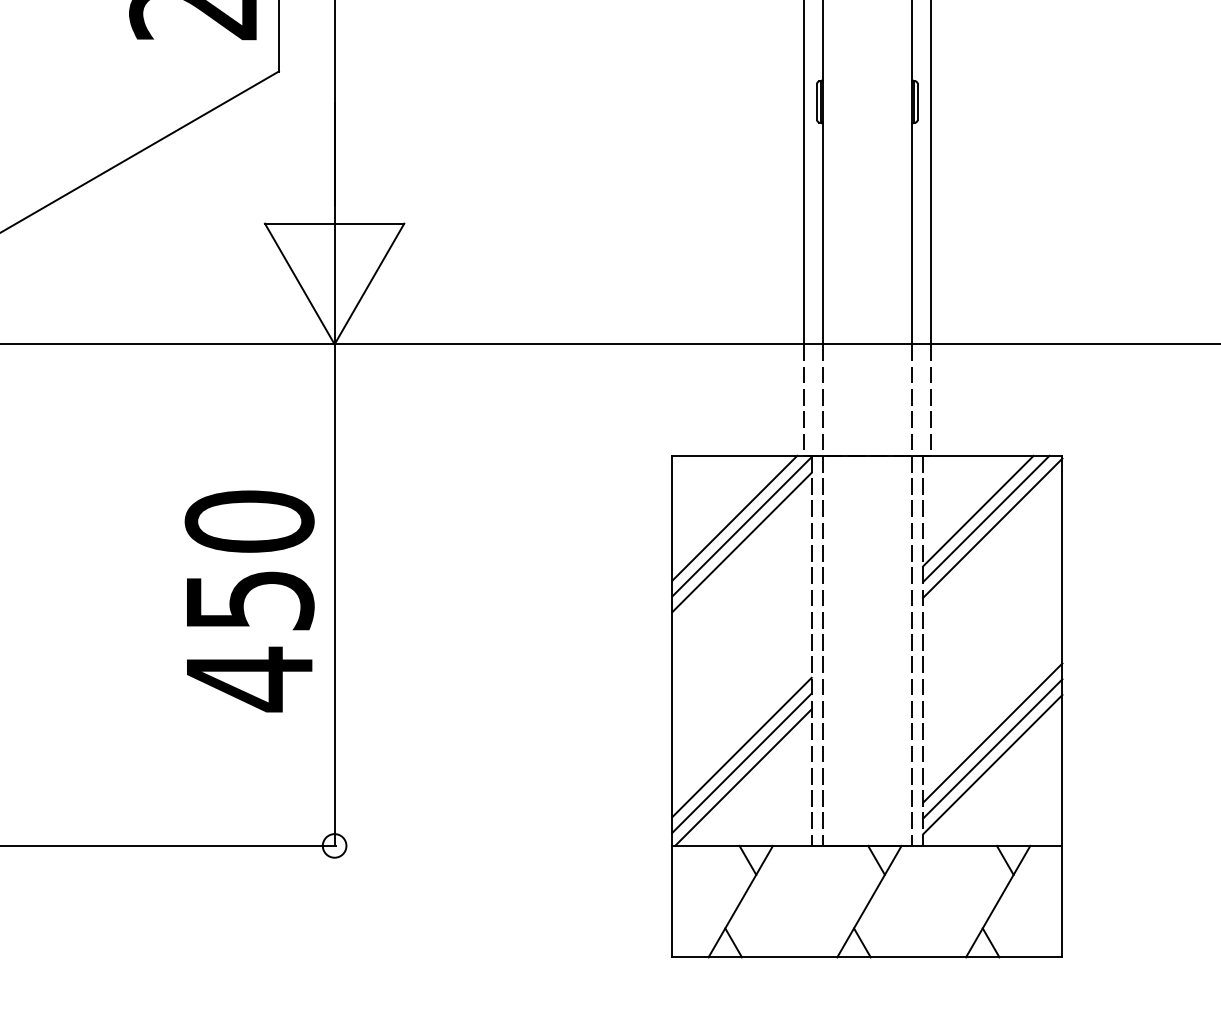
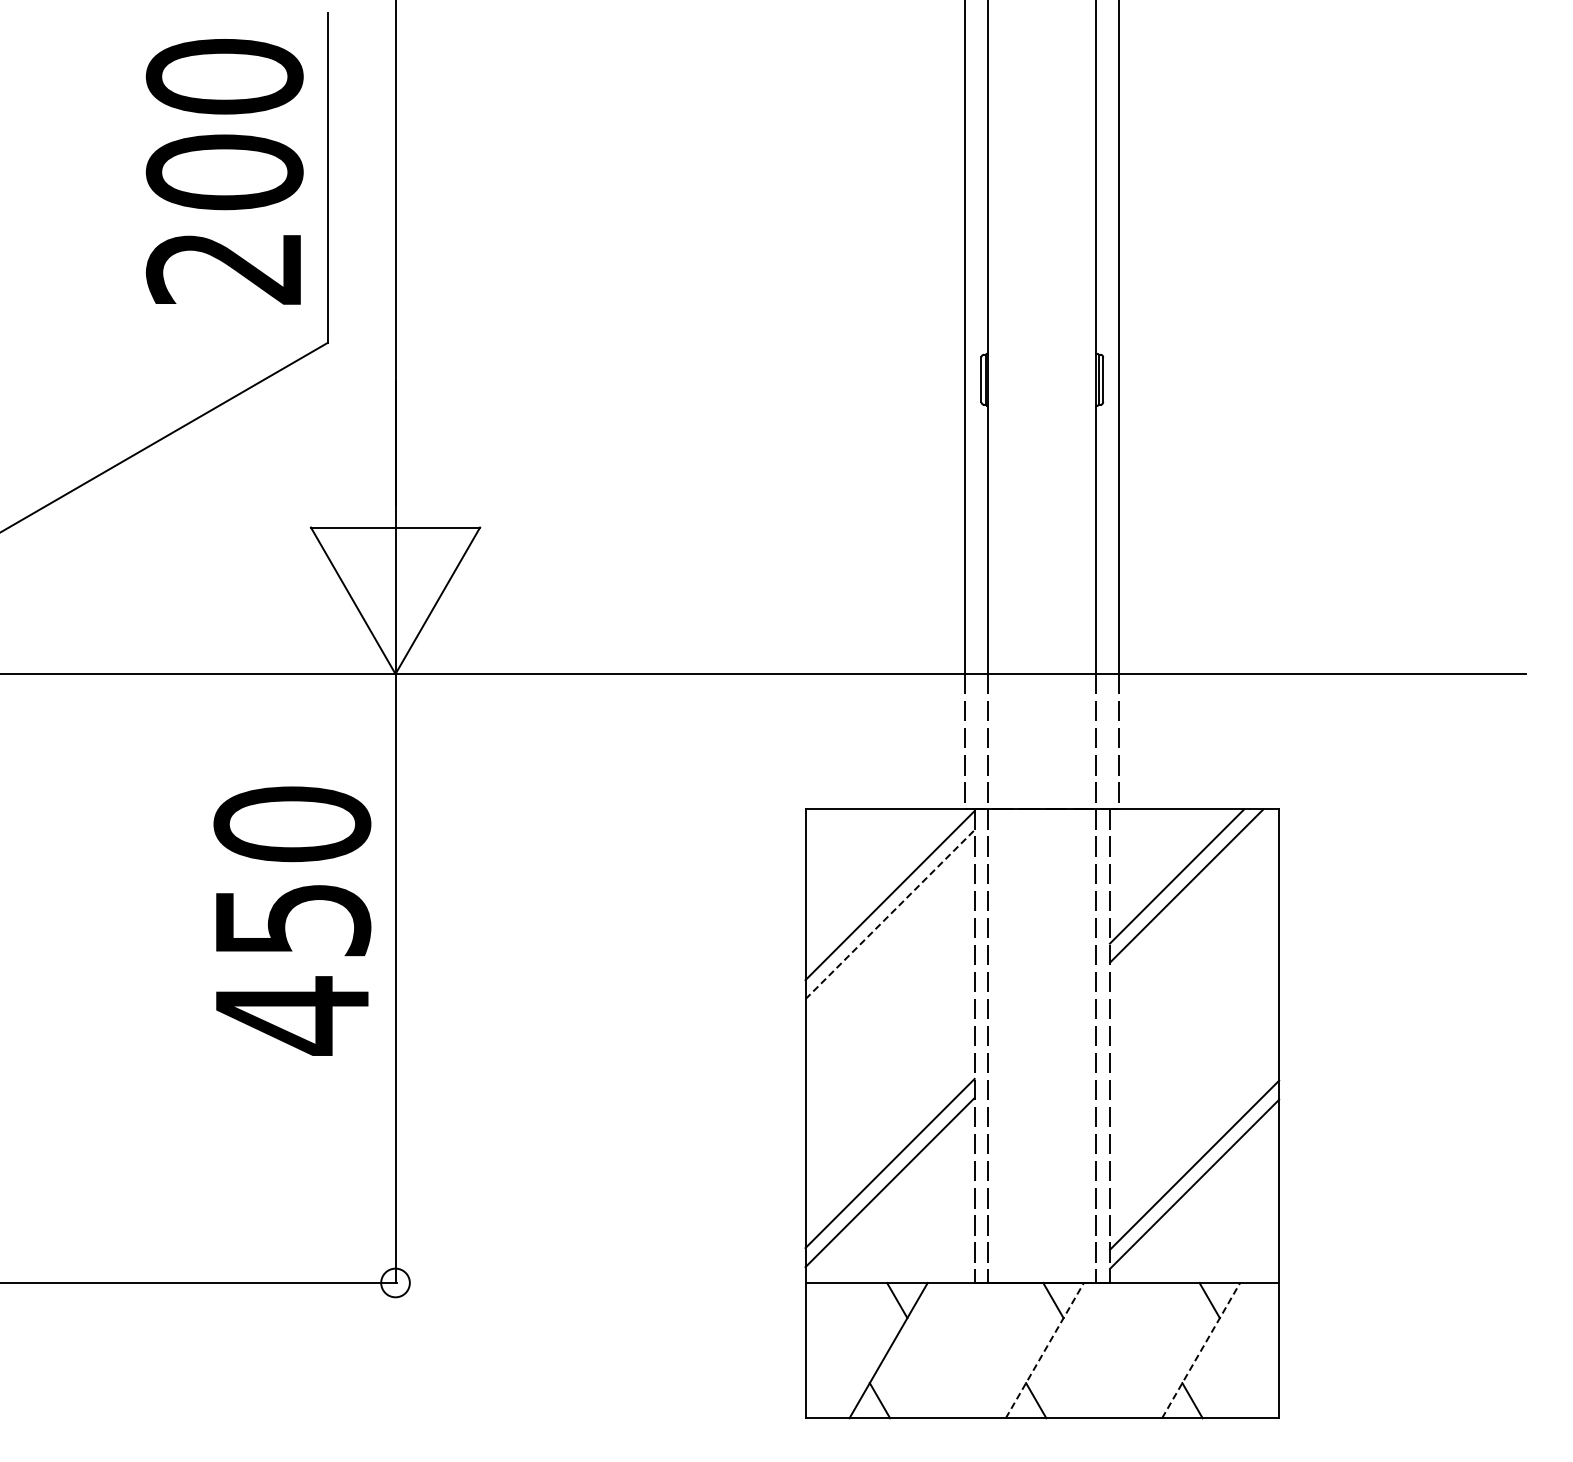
line: (734, 518) -> (881, 885), removed
line: (992, 527) -> (1194, 896), removed
line: (742, 542) -> (890, 914), solid -> dashed
text: (249, 600) -> (292, 920), moved
line: (992, 732) -> (1194, 1145), removed
line: (743, 777) -> (891, 1199), removed
line: (870, 901) -> (1045, 1350), solid -> dashed
line: (998, 901) -> (1201, 1350), solid -> dashed

